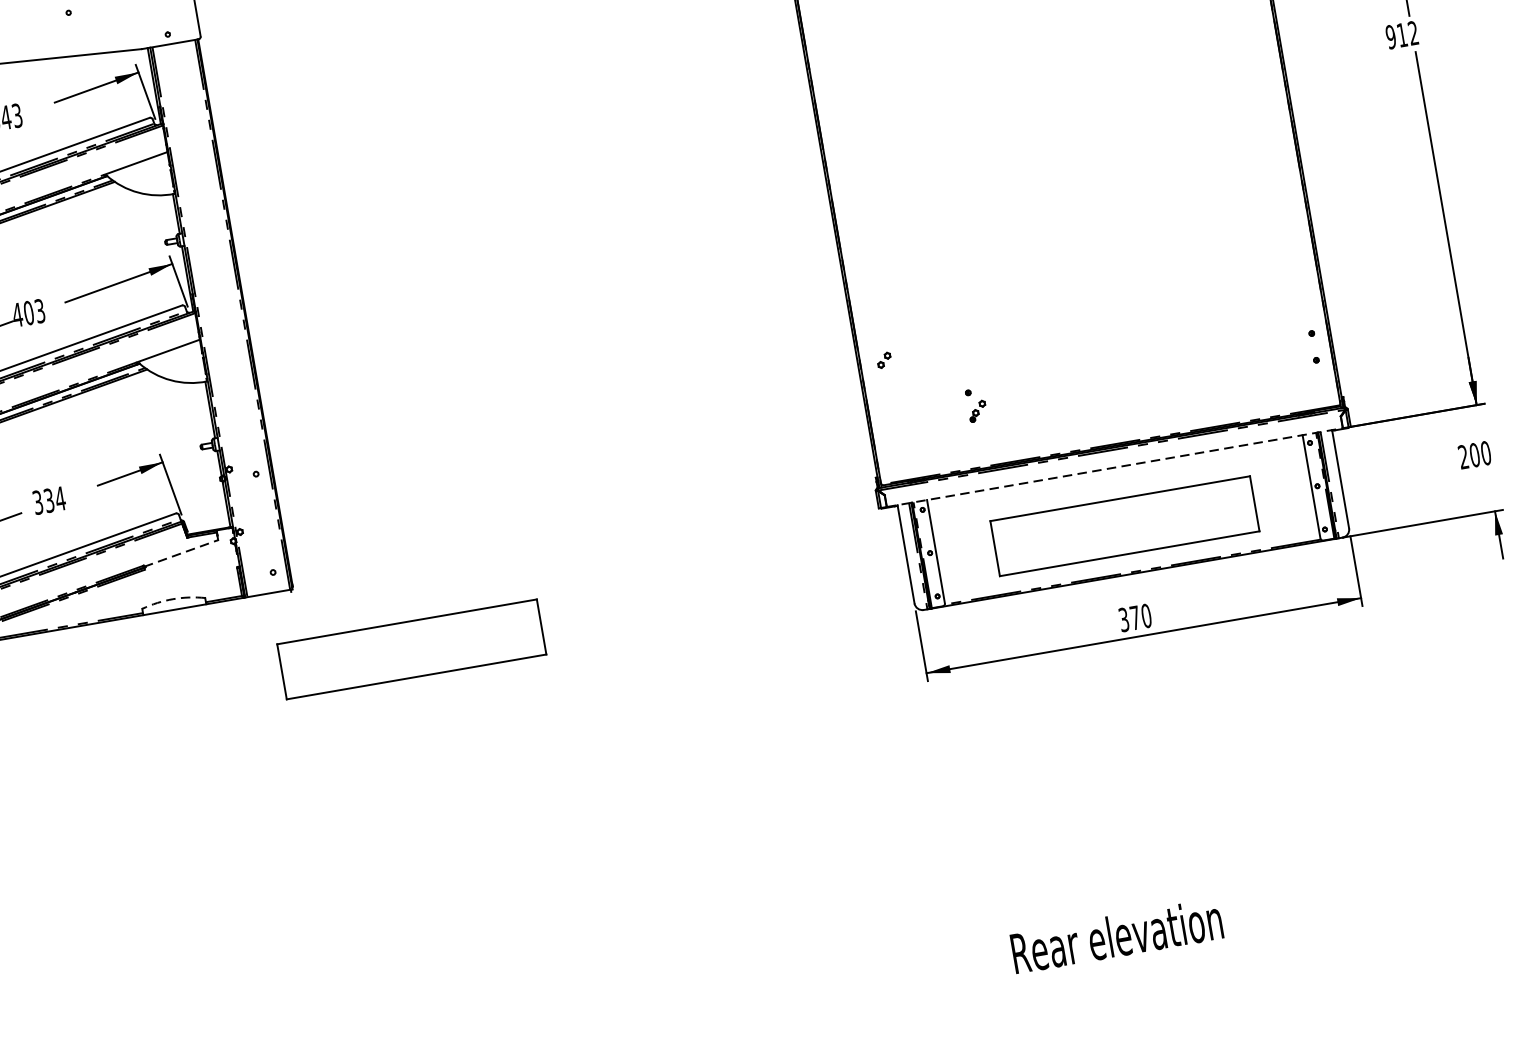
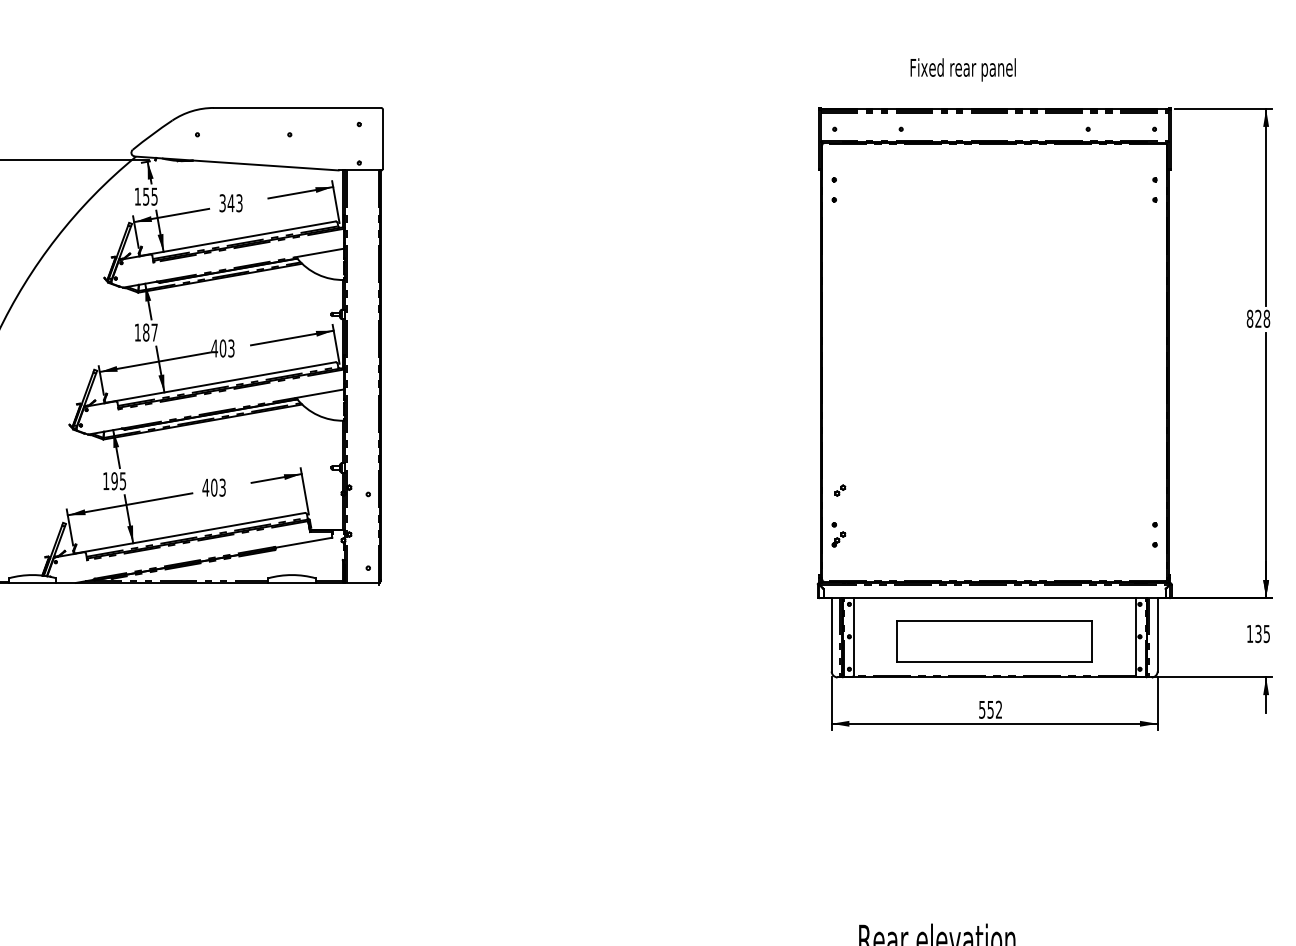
text: (1402, 34) -> (1258, 318), 912 -> 828
part: (976, 404) -> (838, 534), moved
text: (1474, 454) -> (1258, 633), 200 -> 135
line: (1114, 467) -> (994, 597), dashed -> solid
text: (49, 500) -> (214, 487), 334 -> 403
line: (182, 552) -> (304, 542), dashed -> solid
arc: (173, 599) -> (292, 575), dashed -> solid
text: (1134, 617) -> (990, 709), 370 -> 552
part: (411, 649) -> (459, 641), removed

